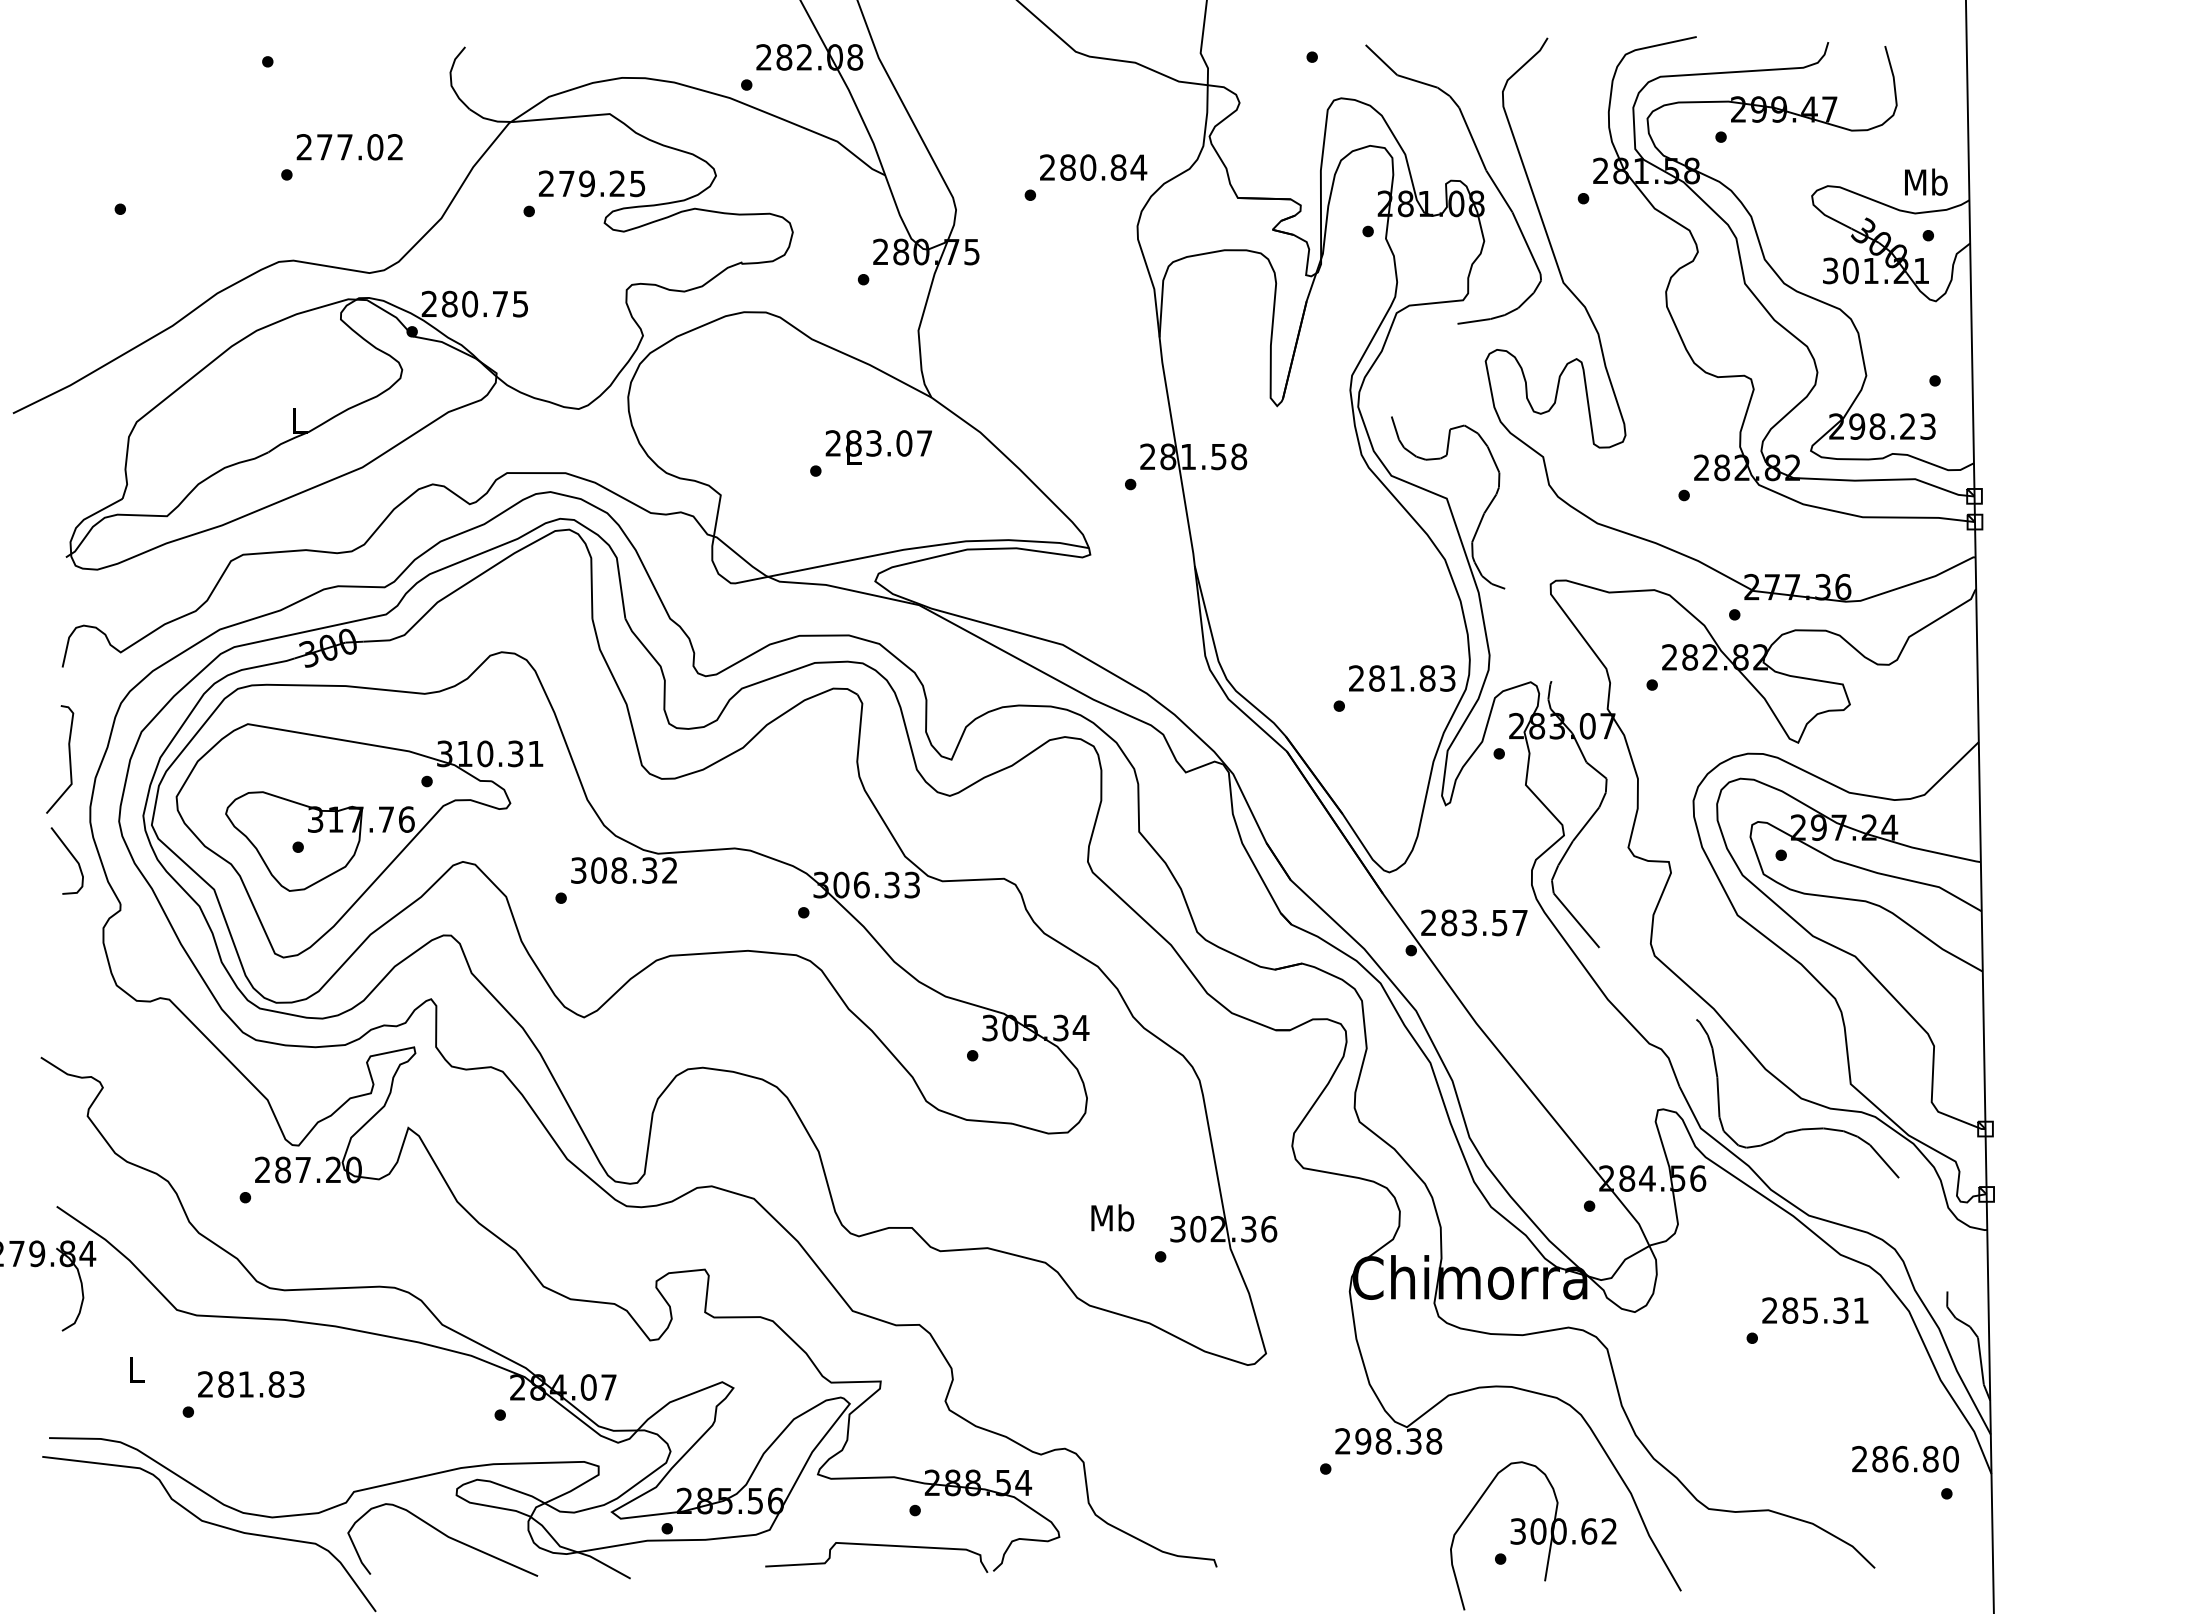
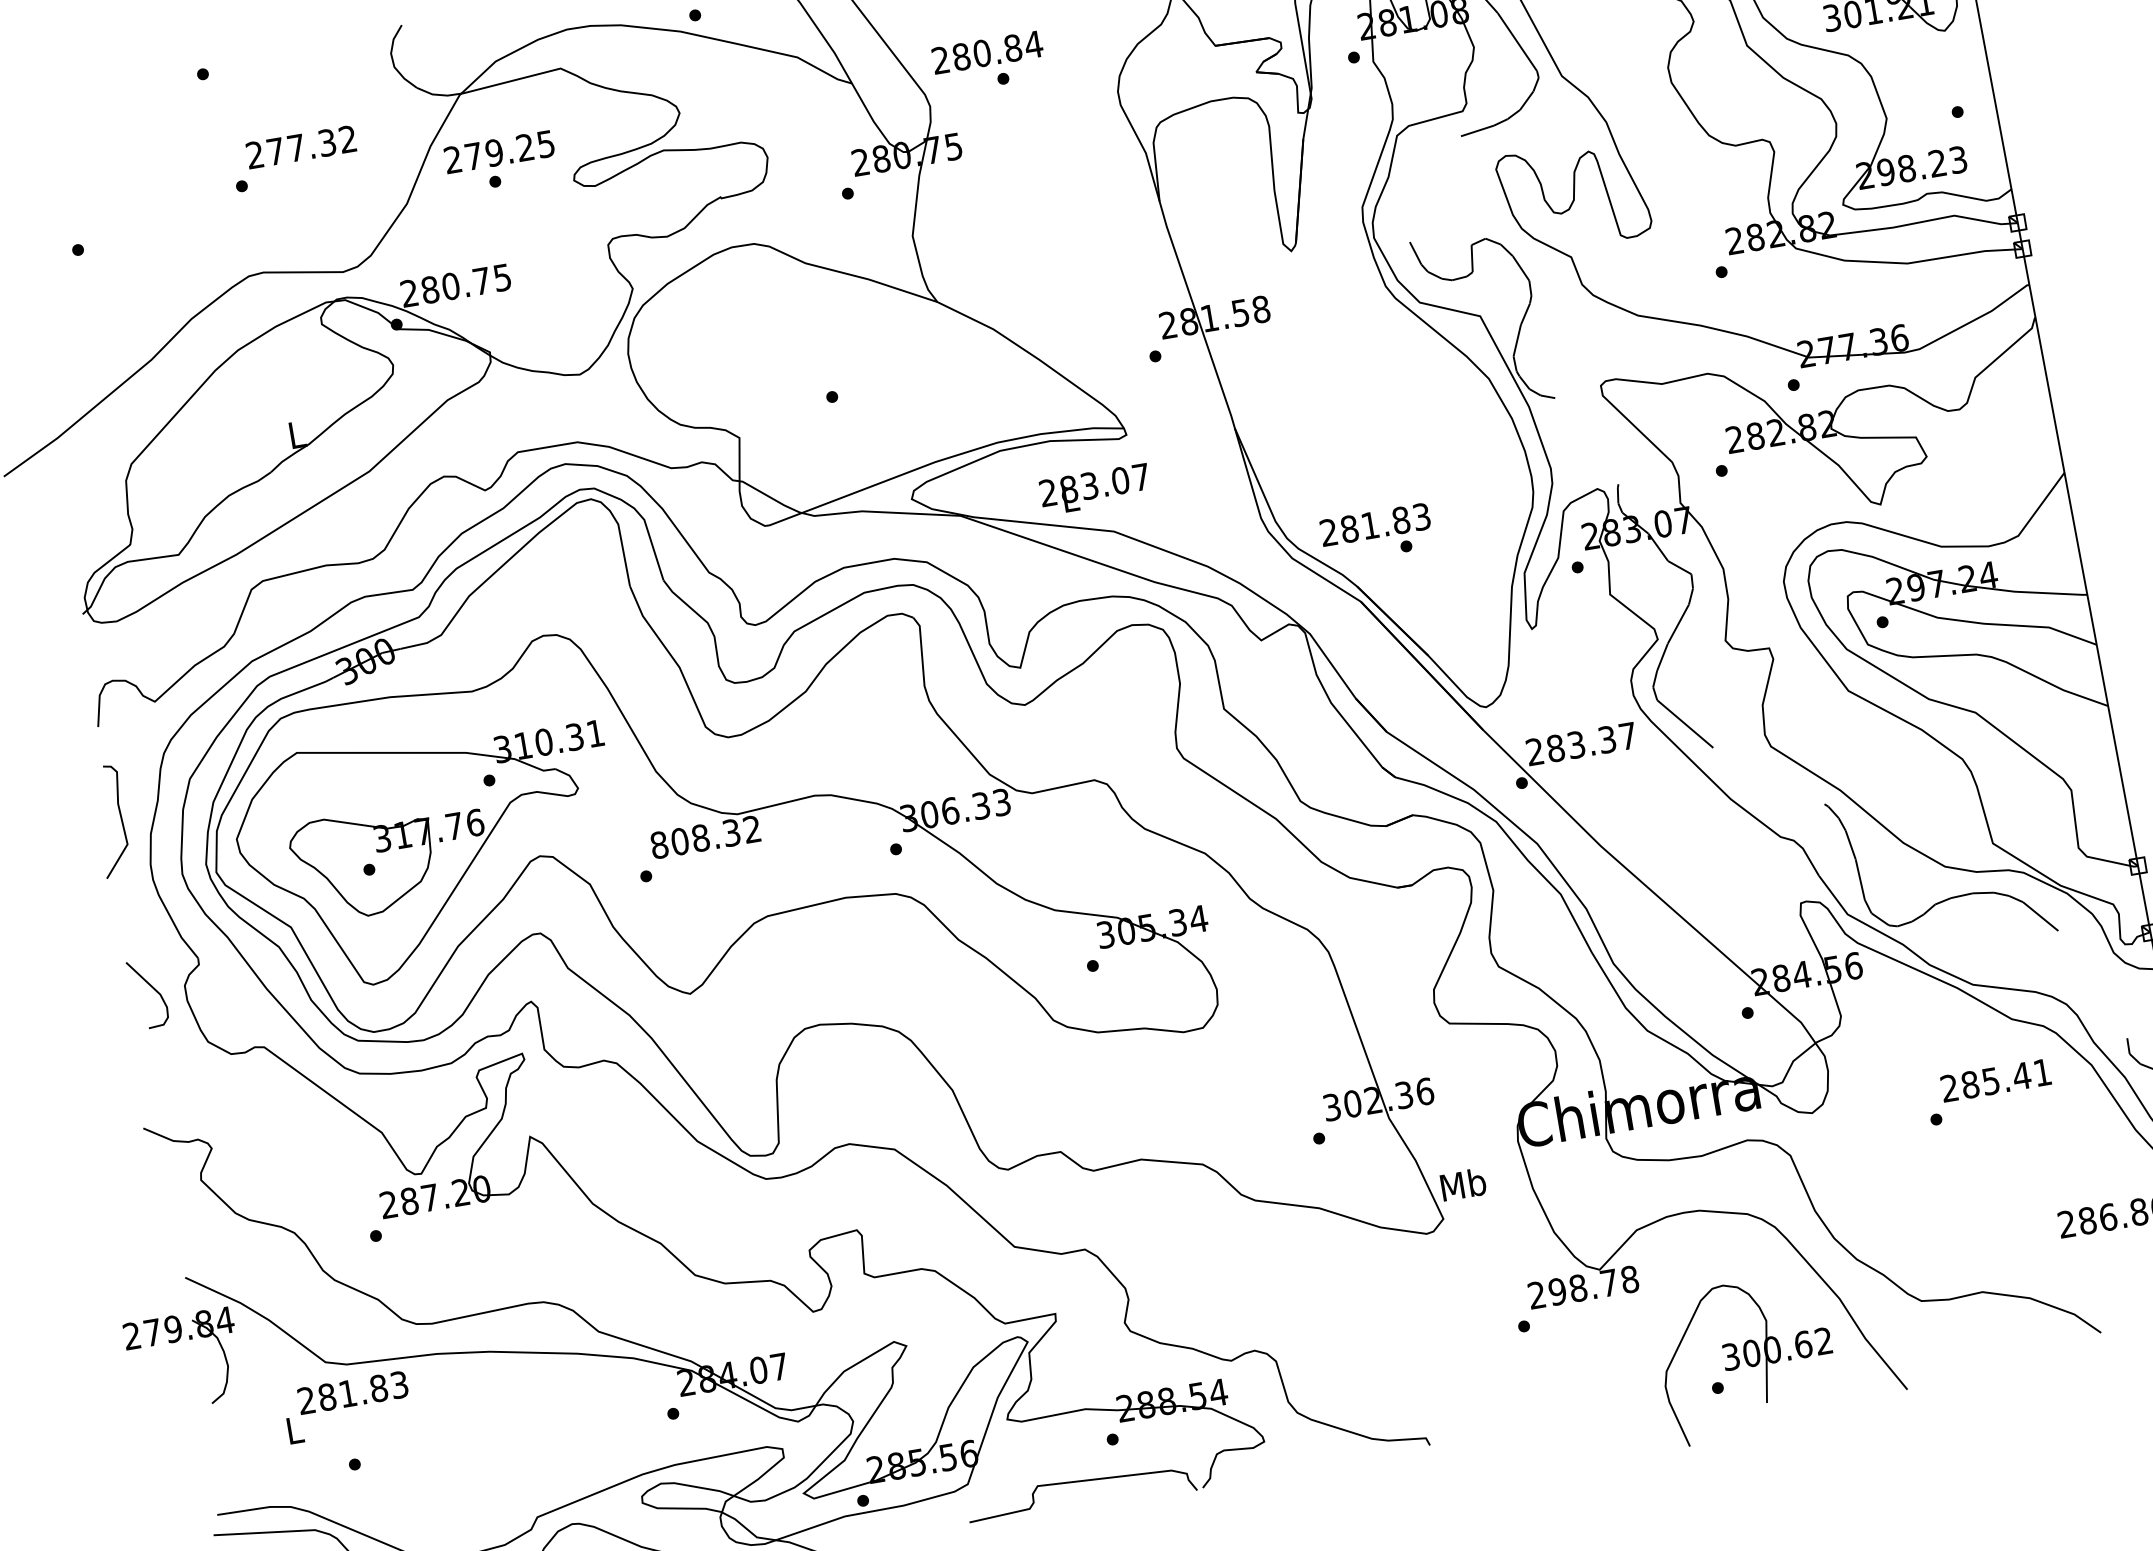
text: (375, 147) -> (327, 143), 277.02 -> 277.32
text: (1093, 167) -> (987, 52), moved
text: (592, 183) -> (499, 151), moved
text: (878, 447) -> (1094, 489), moved
text: (1402, 678) -> (1375, 524), moved
curve: (72, 857) -> (152, 989), moved
text: (578, 870) -> (659, 845), 308.32 -> 808.32
text: (1499, 922) -> (1607, 739), 283.57 -> 283.37
text: (1112, 1217) -> (1463, 1184), moved
text: (1840, 1310) -> (2021, 1076), 285.31 -> 285.41
text: (251, 1384) -> (353, 1392), moved
text: (1413, 1441) -> (1608, 1283), 298.38 -> 298.78

